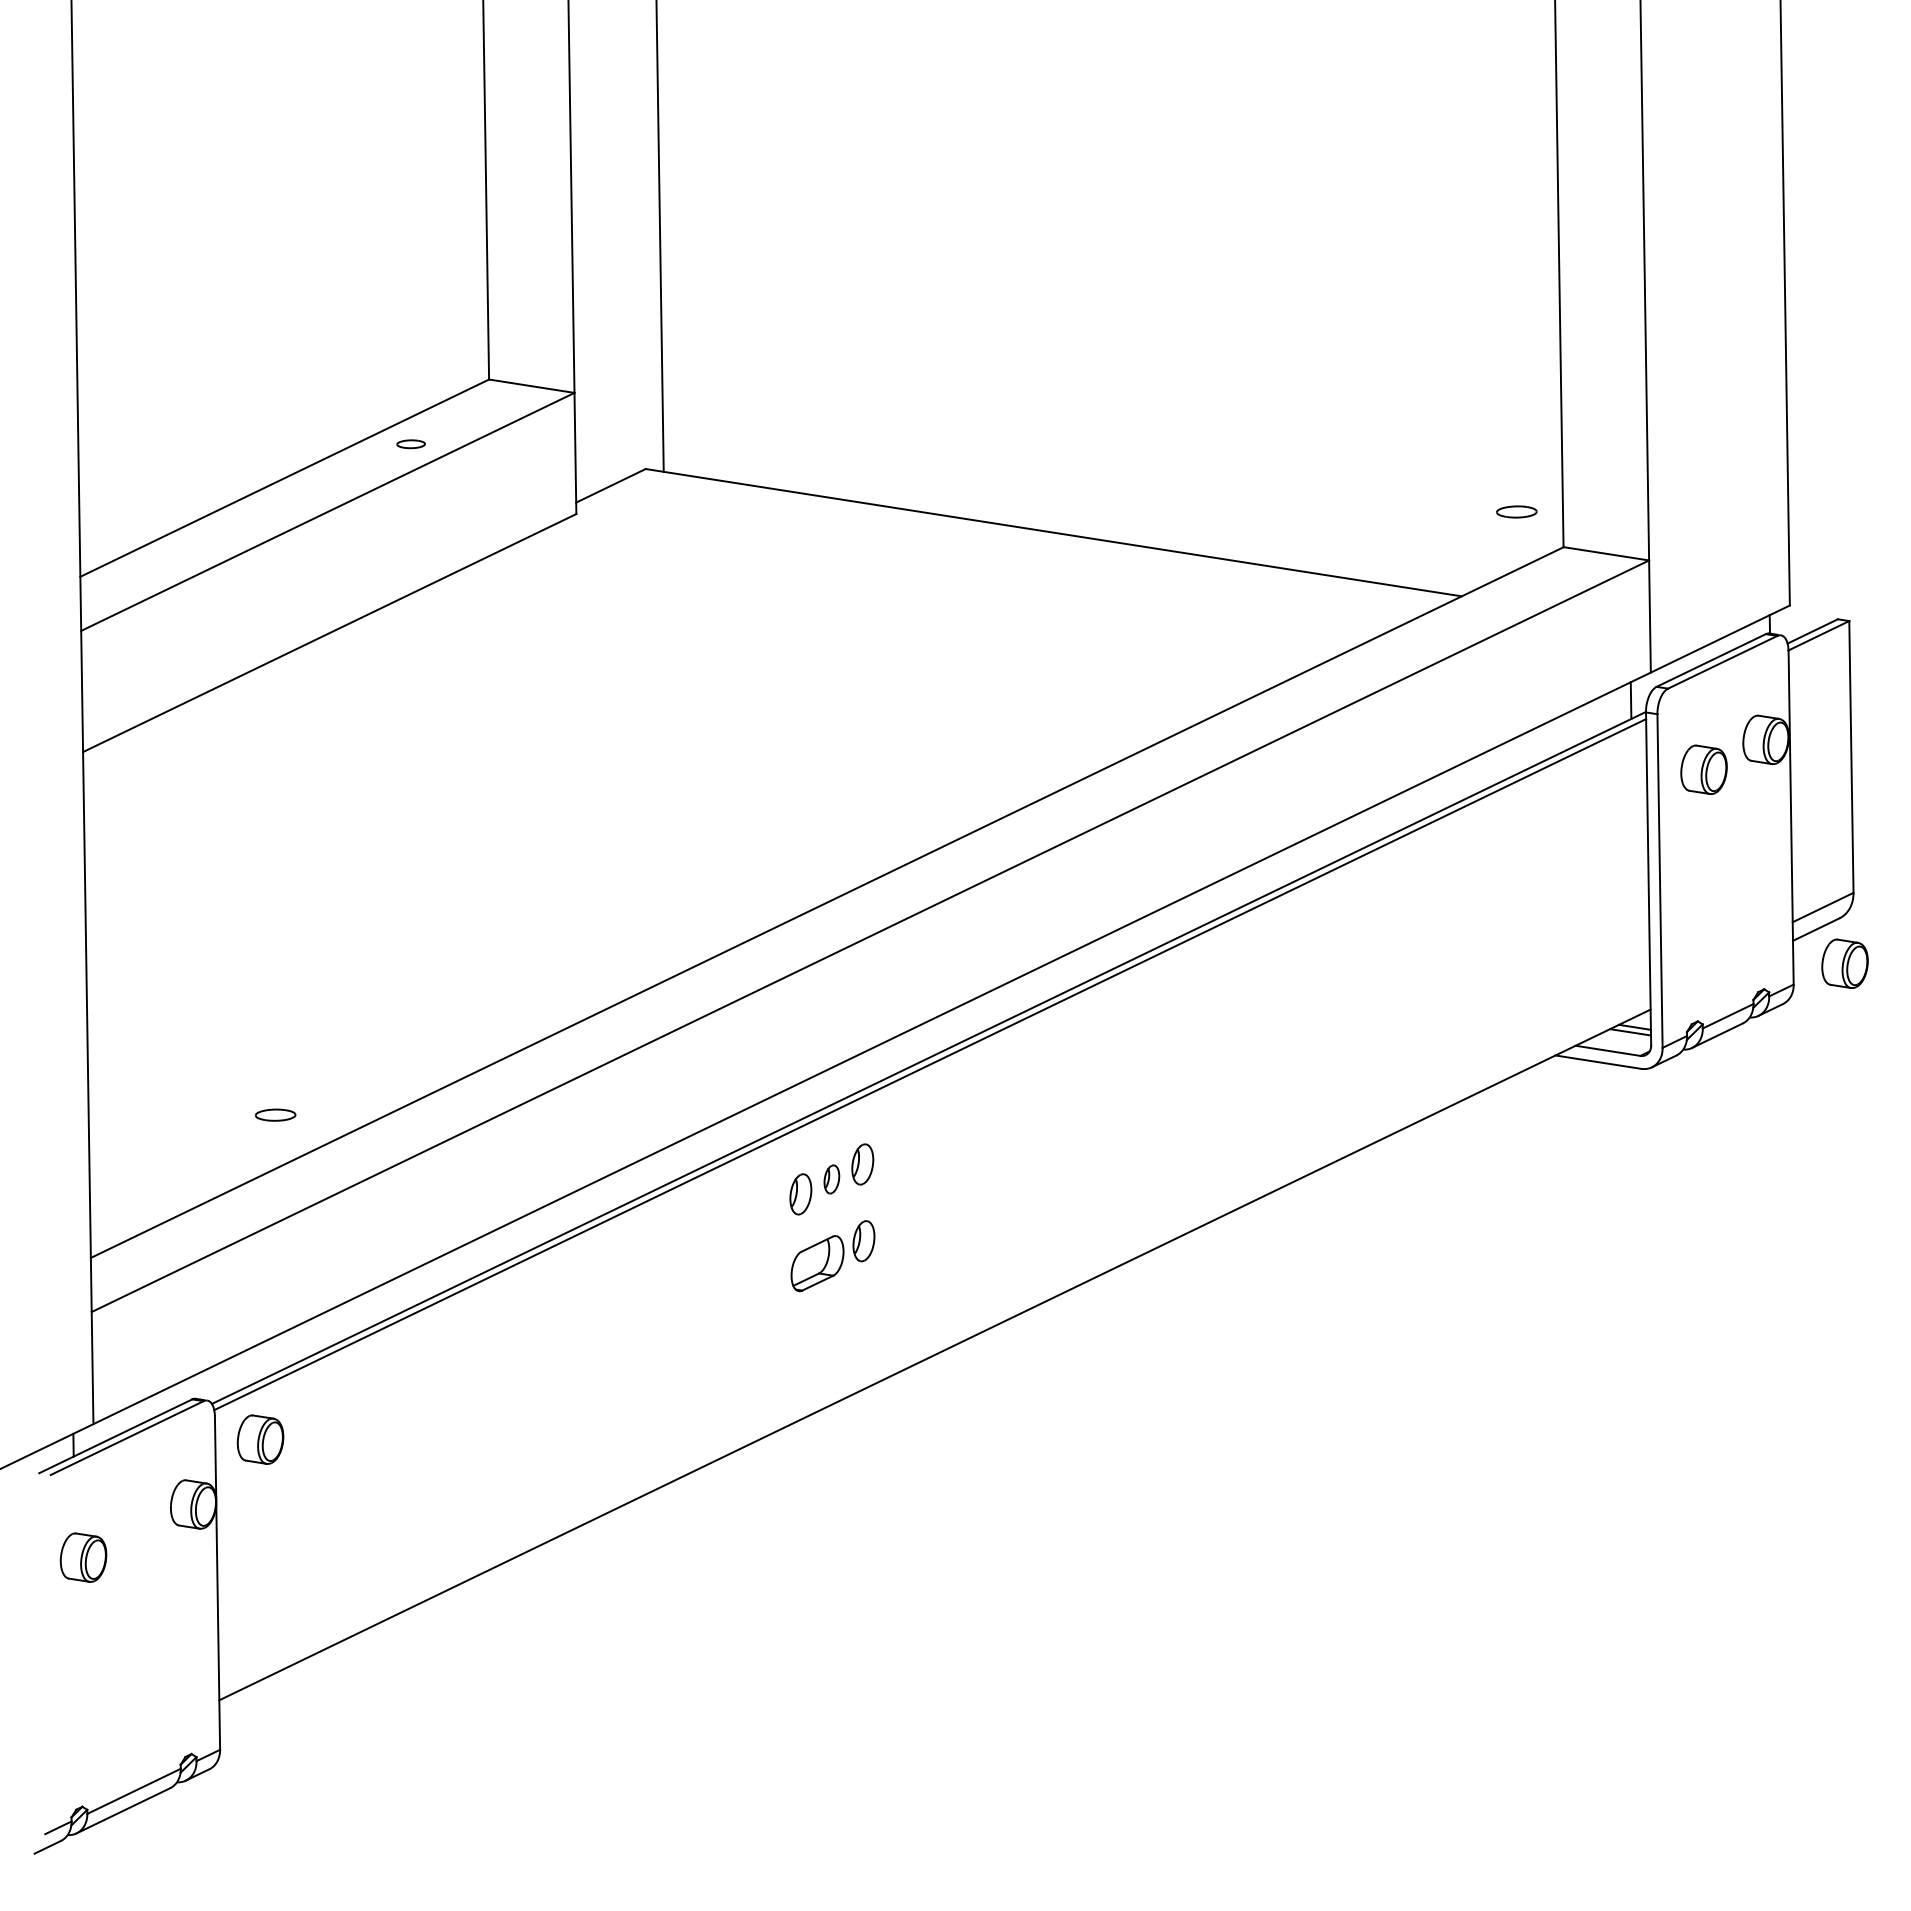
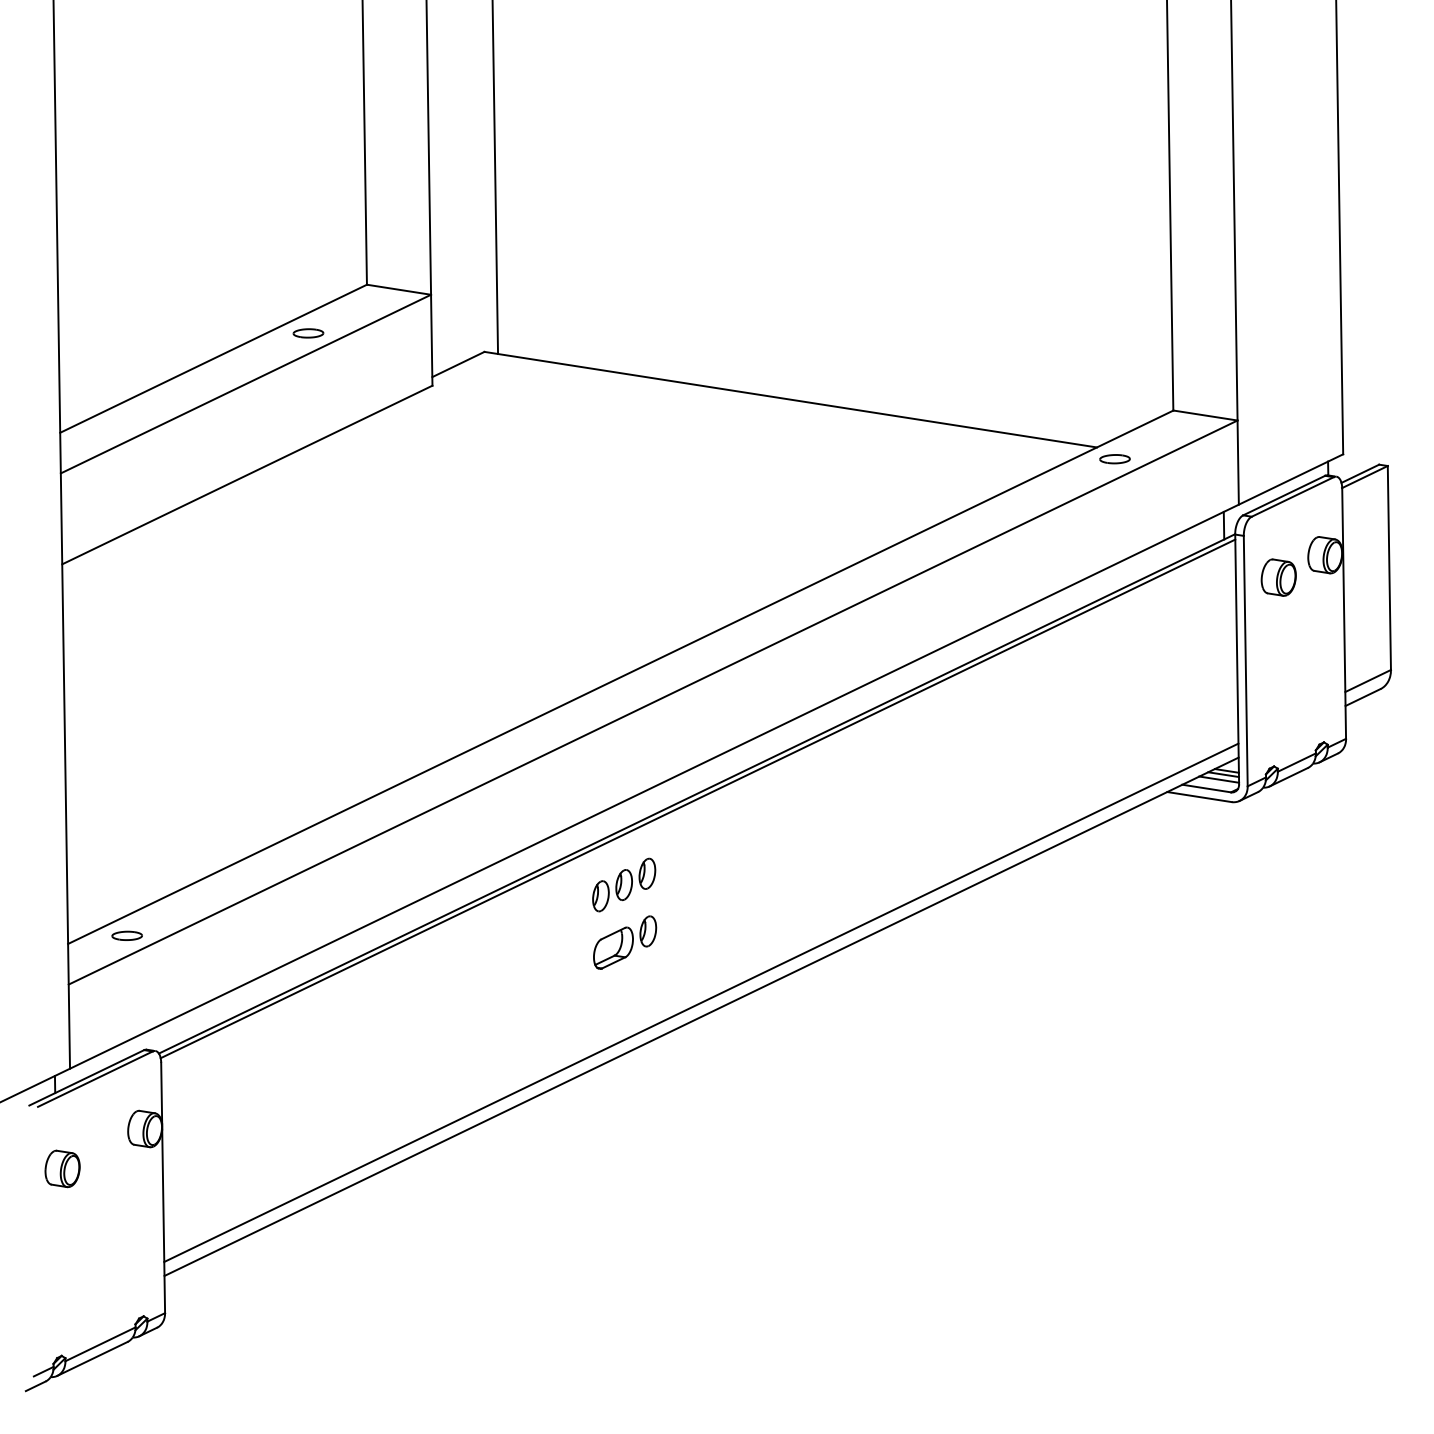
part: (410, 443) -> (307, 332), size x1.43
part: (1516, 511) -> (1114, 458), moved
part: (1844, 963) -> (1384, 723), removed
line: (1624, 1038) -> (1219, 779), added
part: (275, 1114) -> (127, 935), moved
part: (831, 1179) -> (623, 885), size x1.43
line: (934, 1335) -> (701, 1002), added
part: (260, 1439) -> (195, 1080), removed

